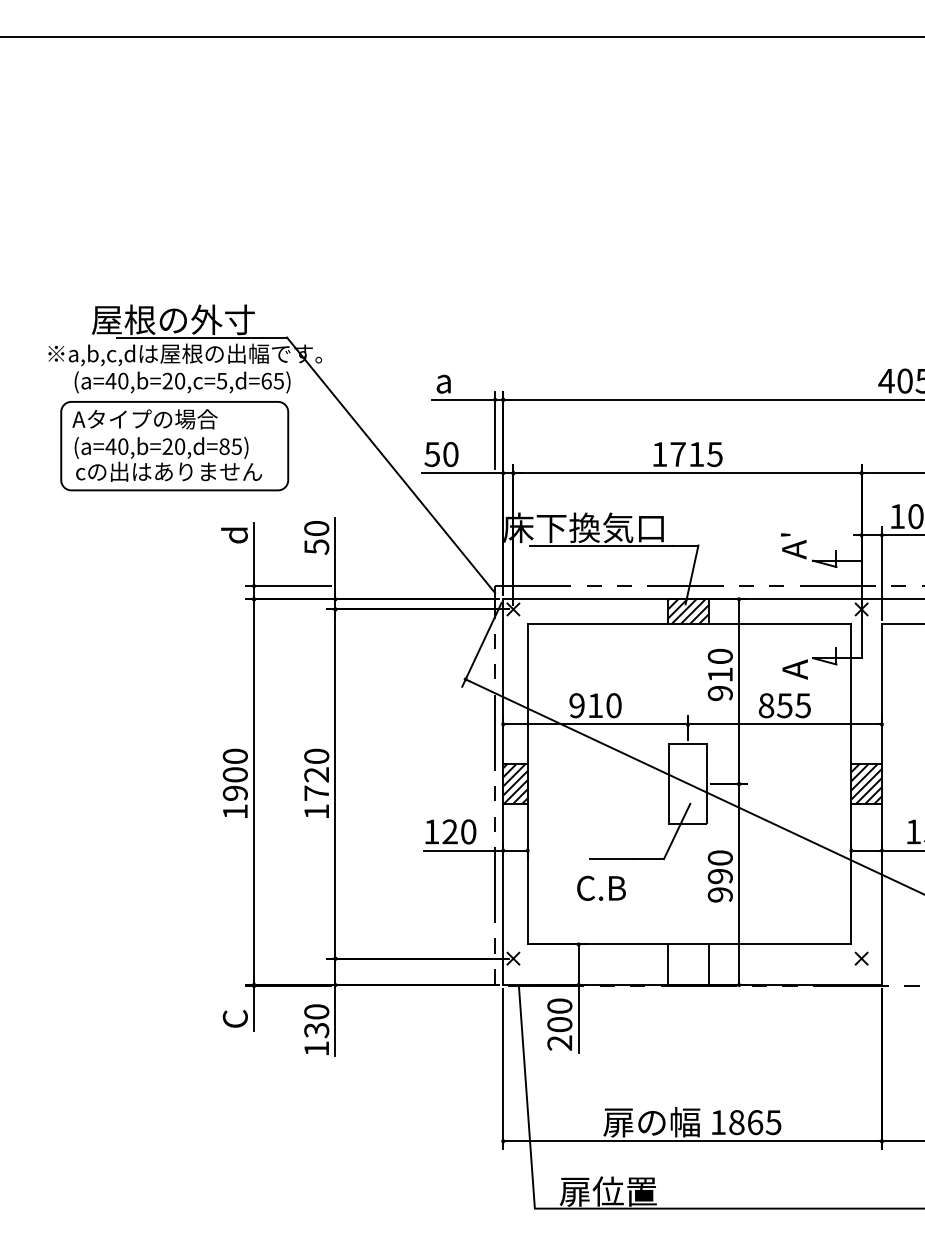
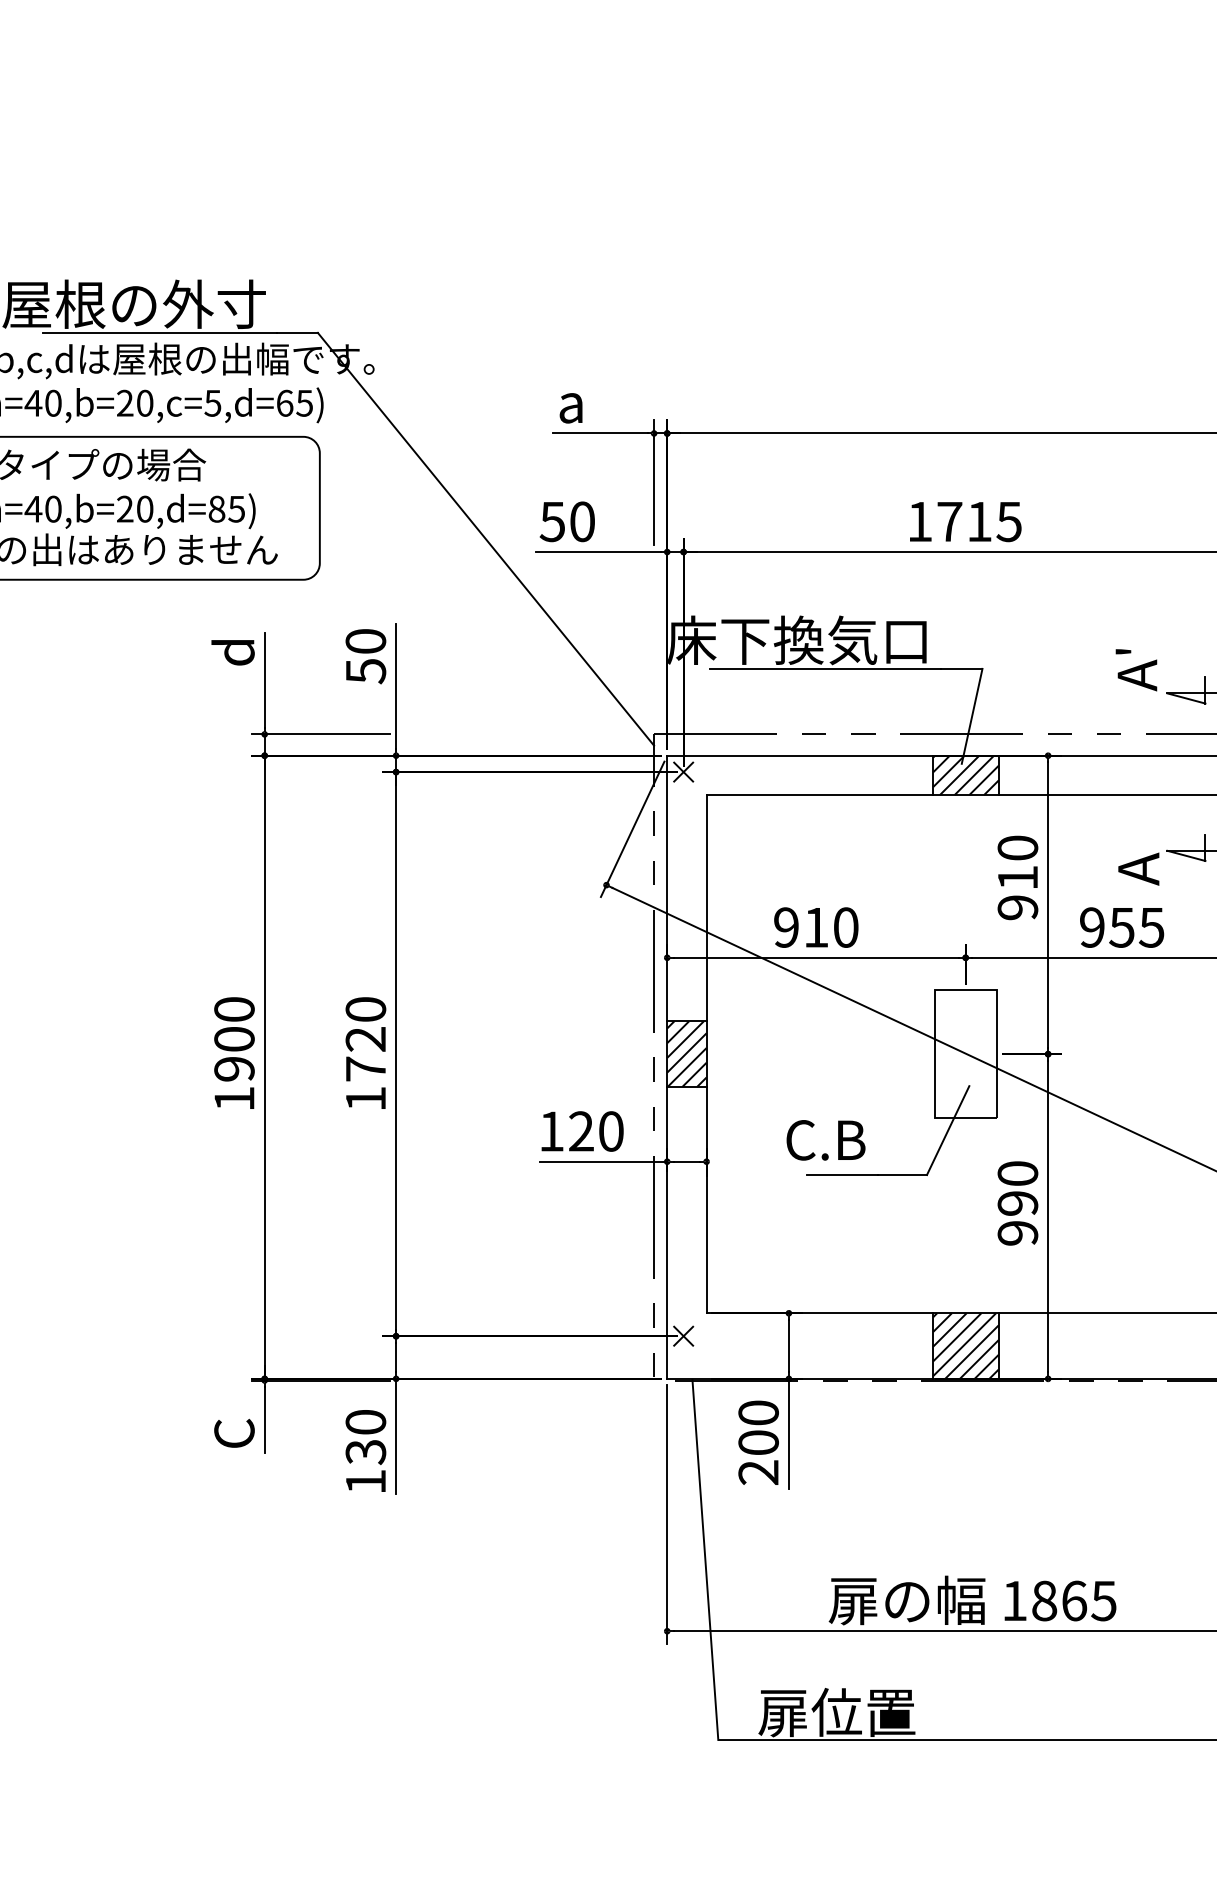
text: (766, 705) -> (1092, 927), 855 -> 955
text: (601, 887) -> (825, 1138), moved
hatch: (687, 964) -> (964, 1345), added

